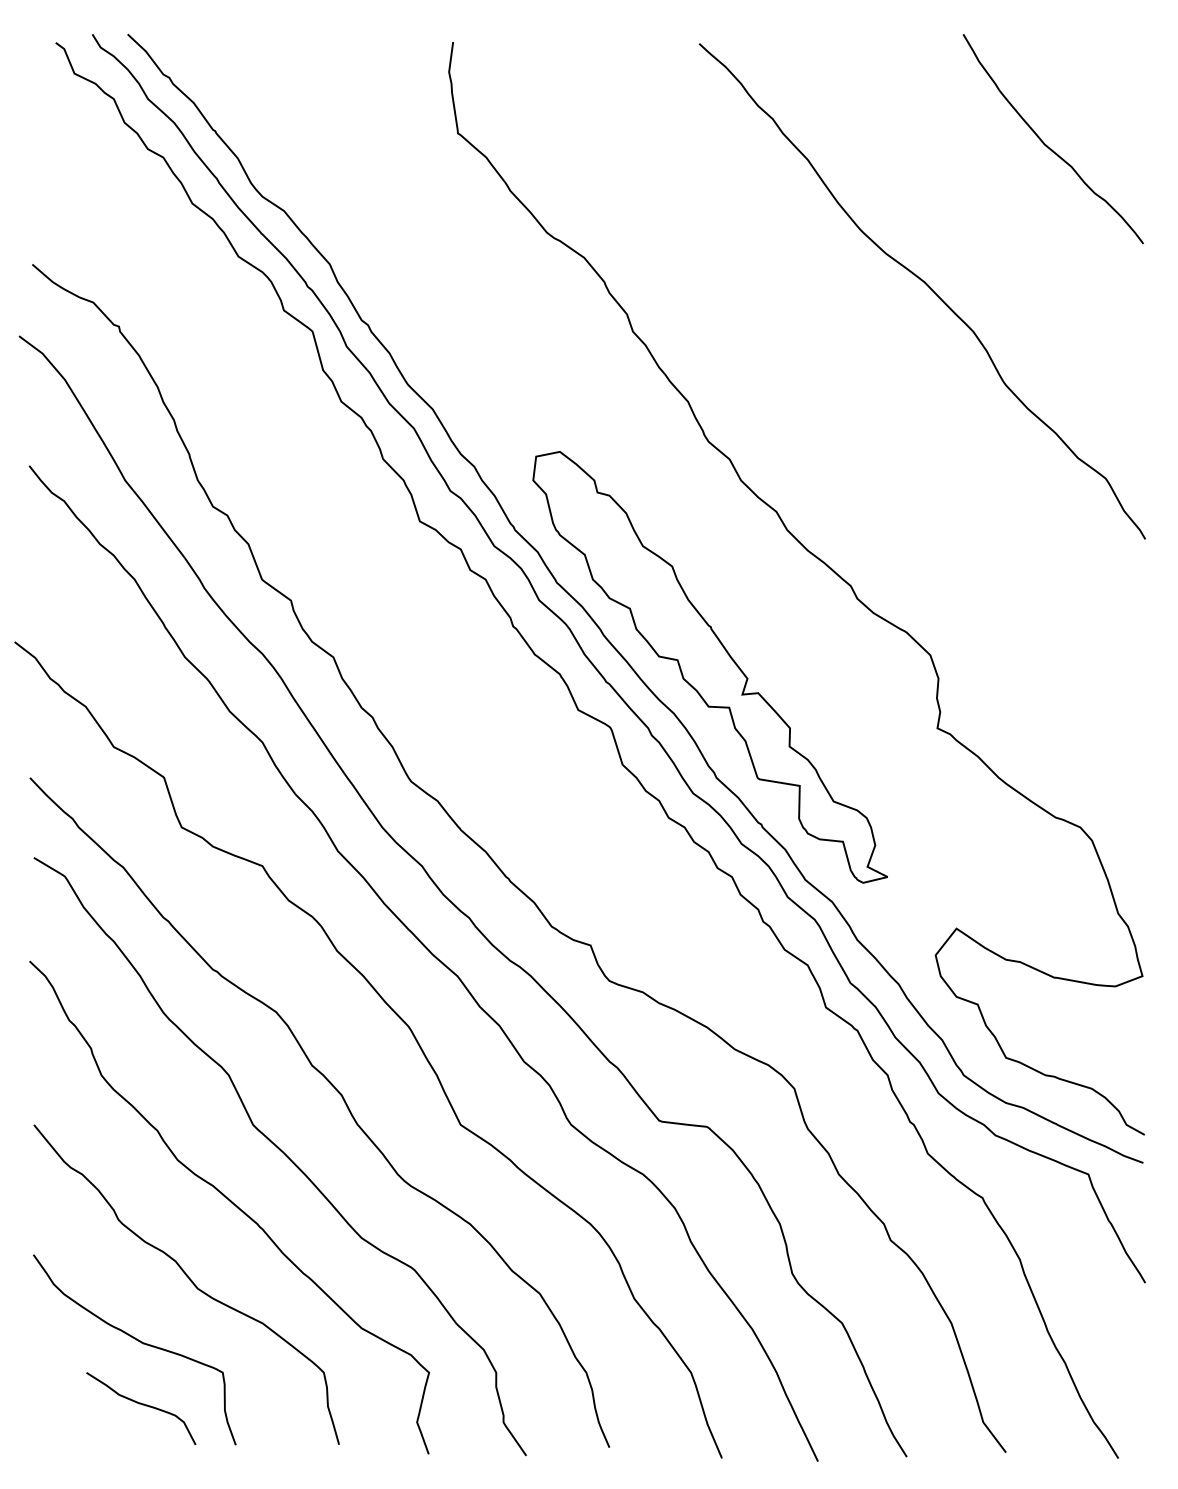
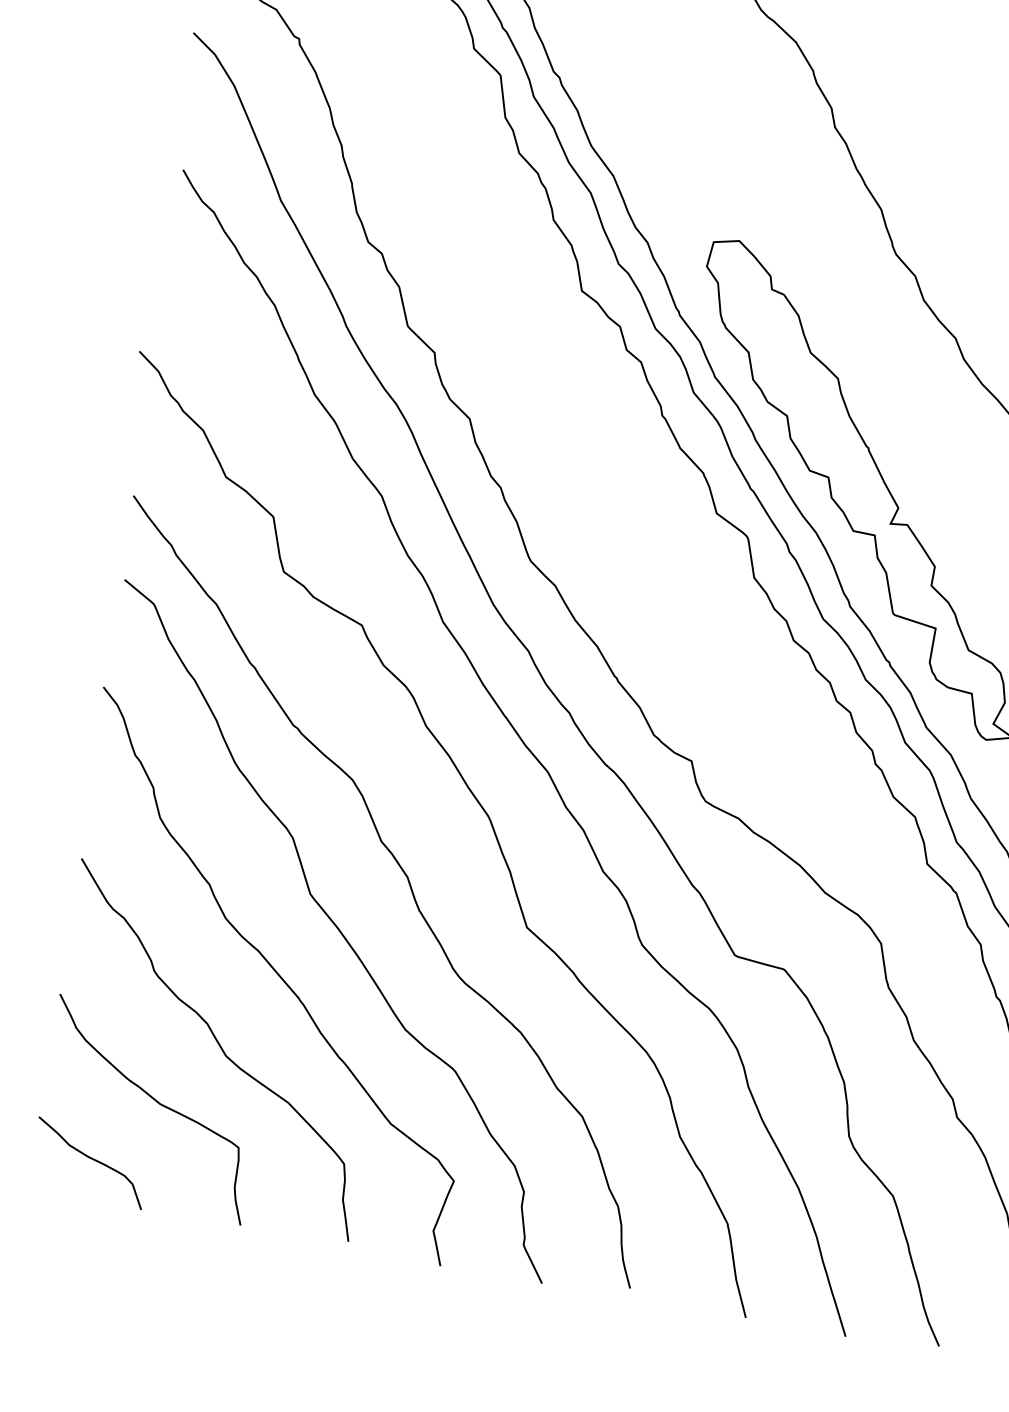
curve: (142, 1405) -> (92, 1160), moved

